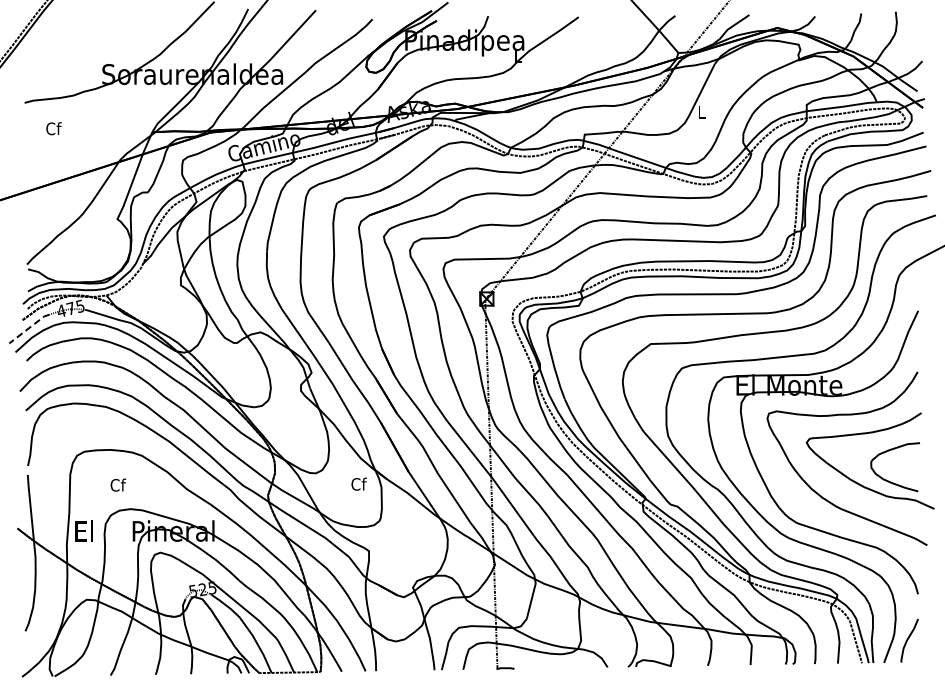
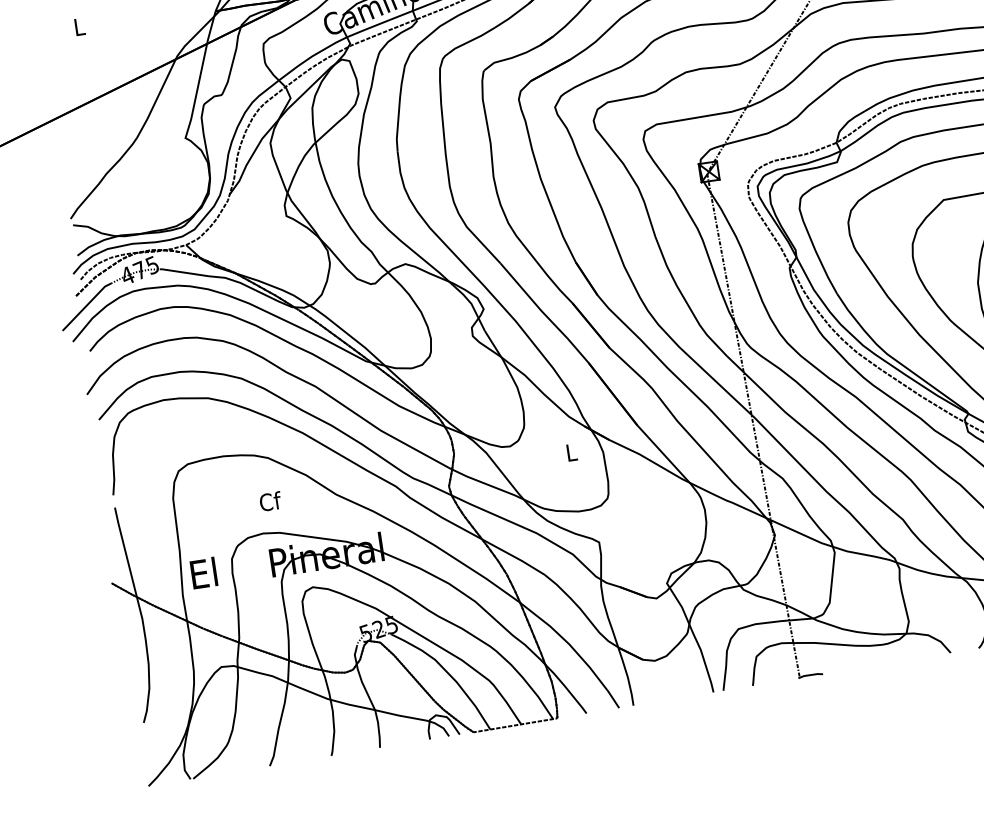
text: (53, 128) -> (79, 26), Cf -> L
line: (29, 327) -> (86, 304), dashed -> solid
text: (358, 483) -> (570, 451), Cf -> L
text: (118, 484) -> (270, 500), moved

